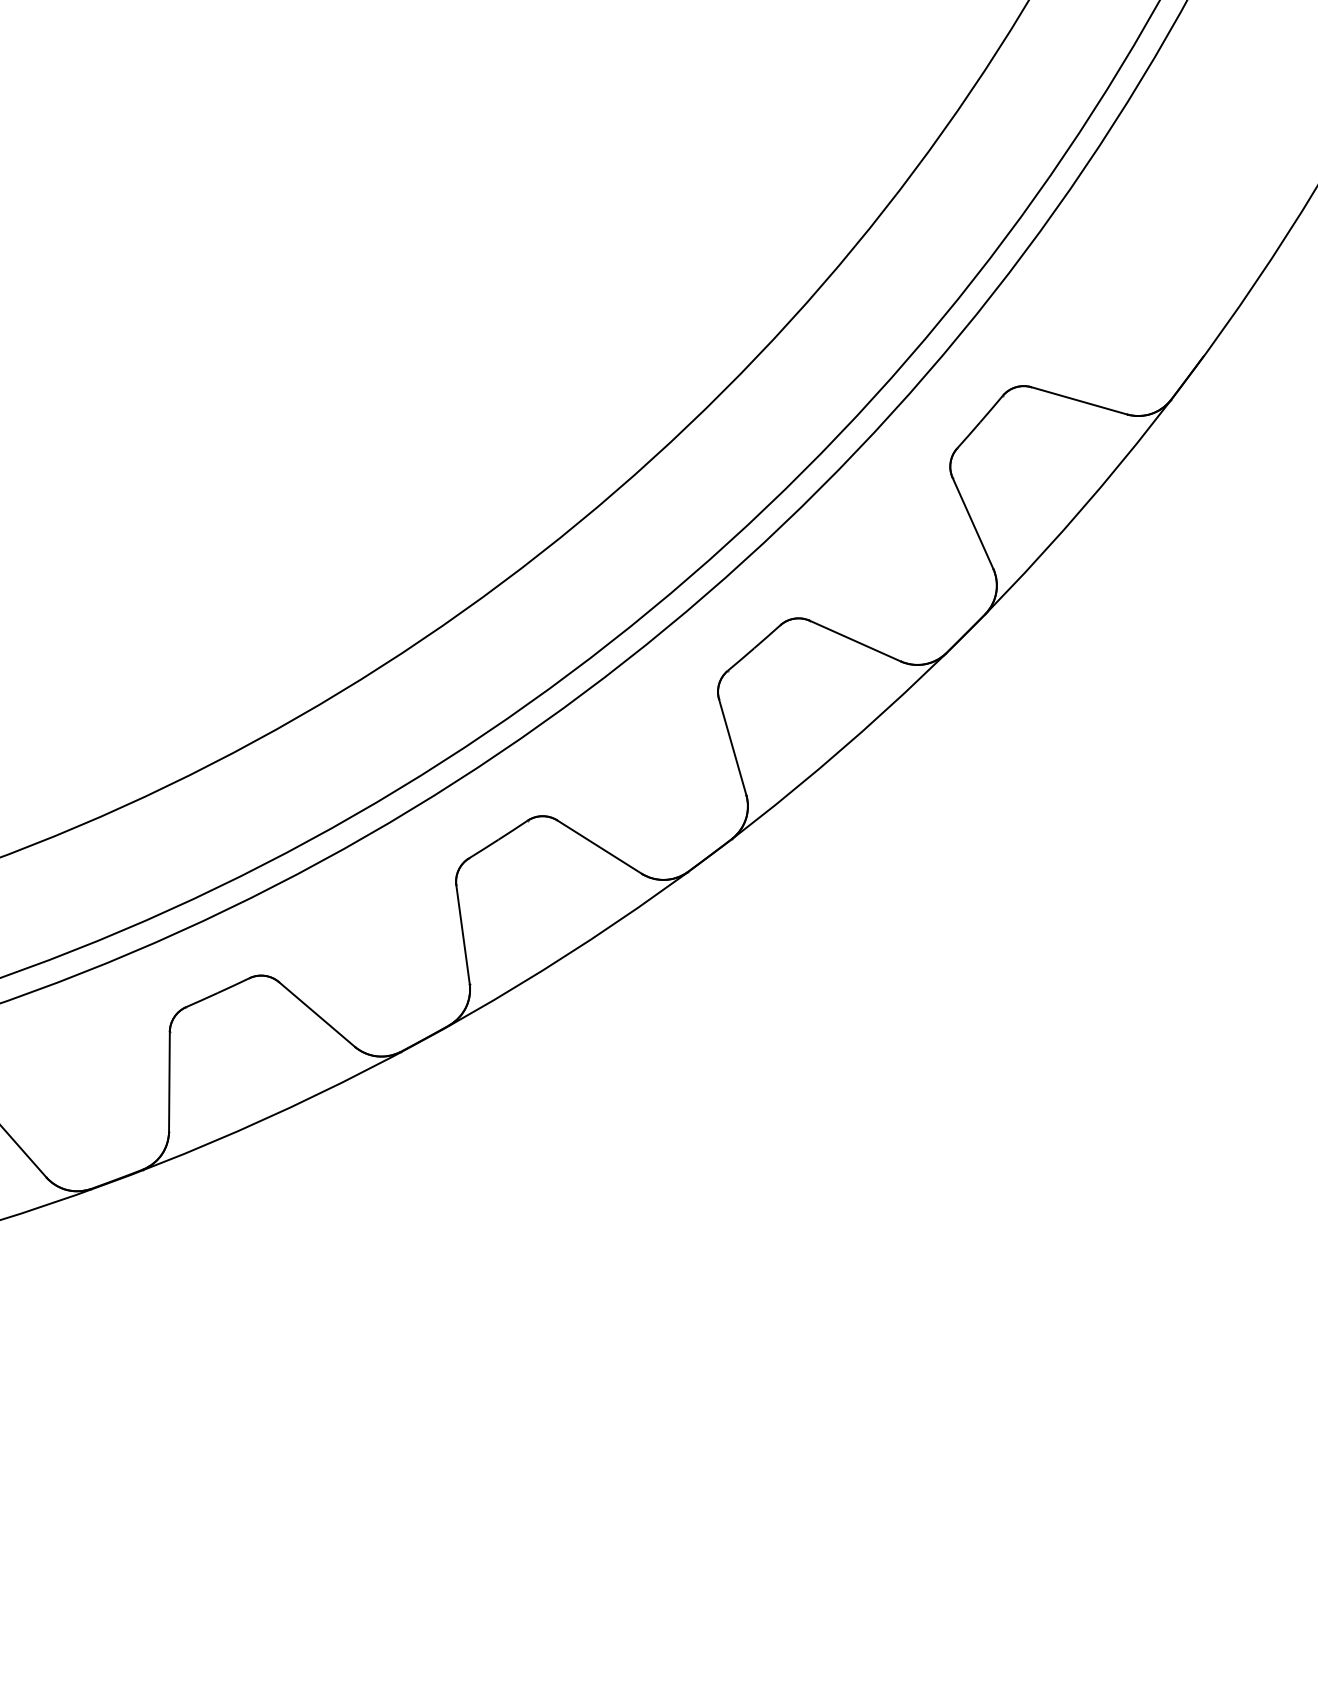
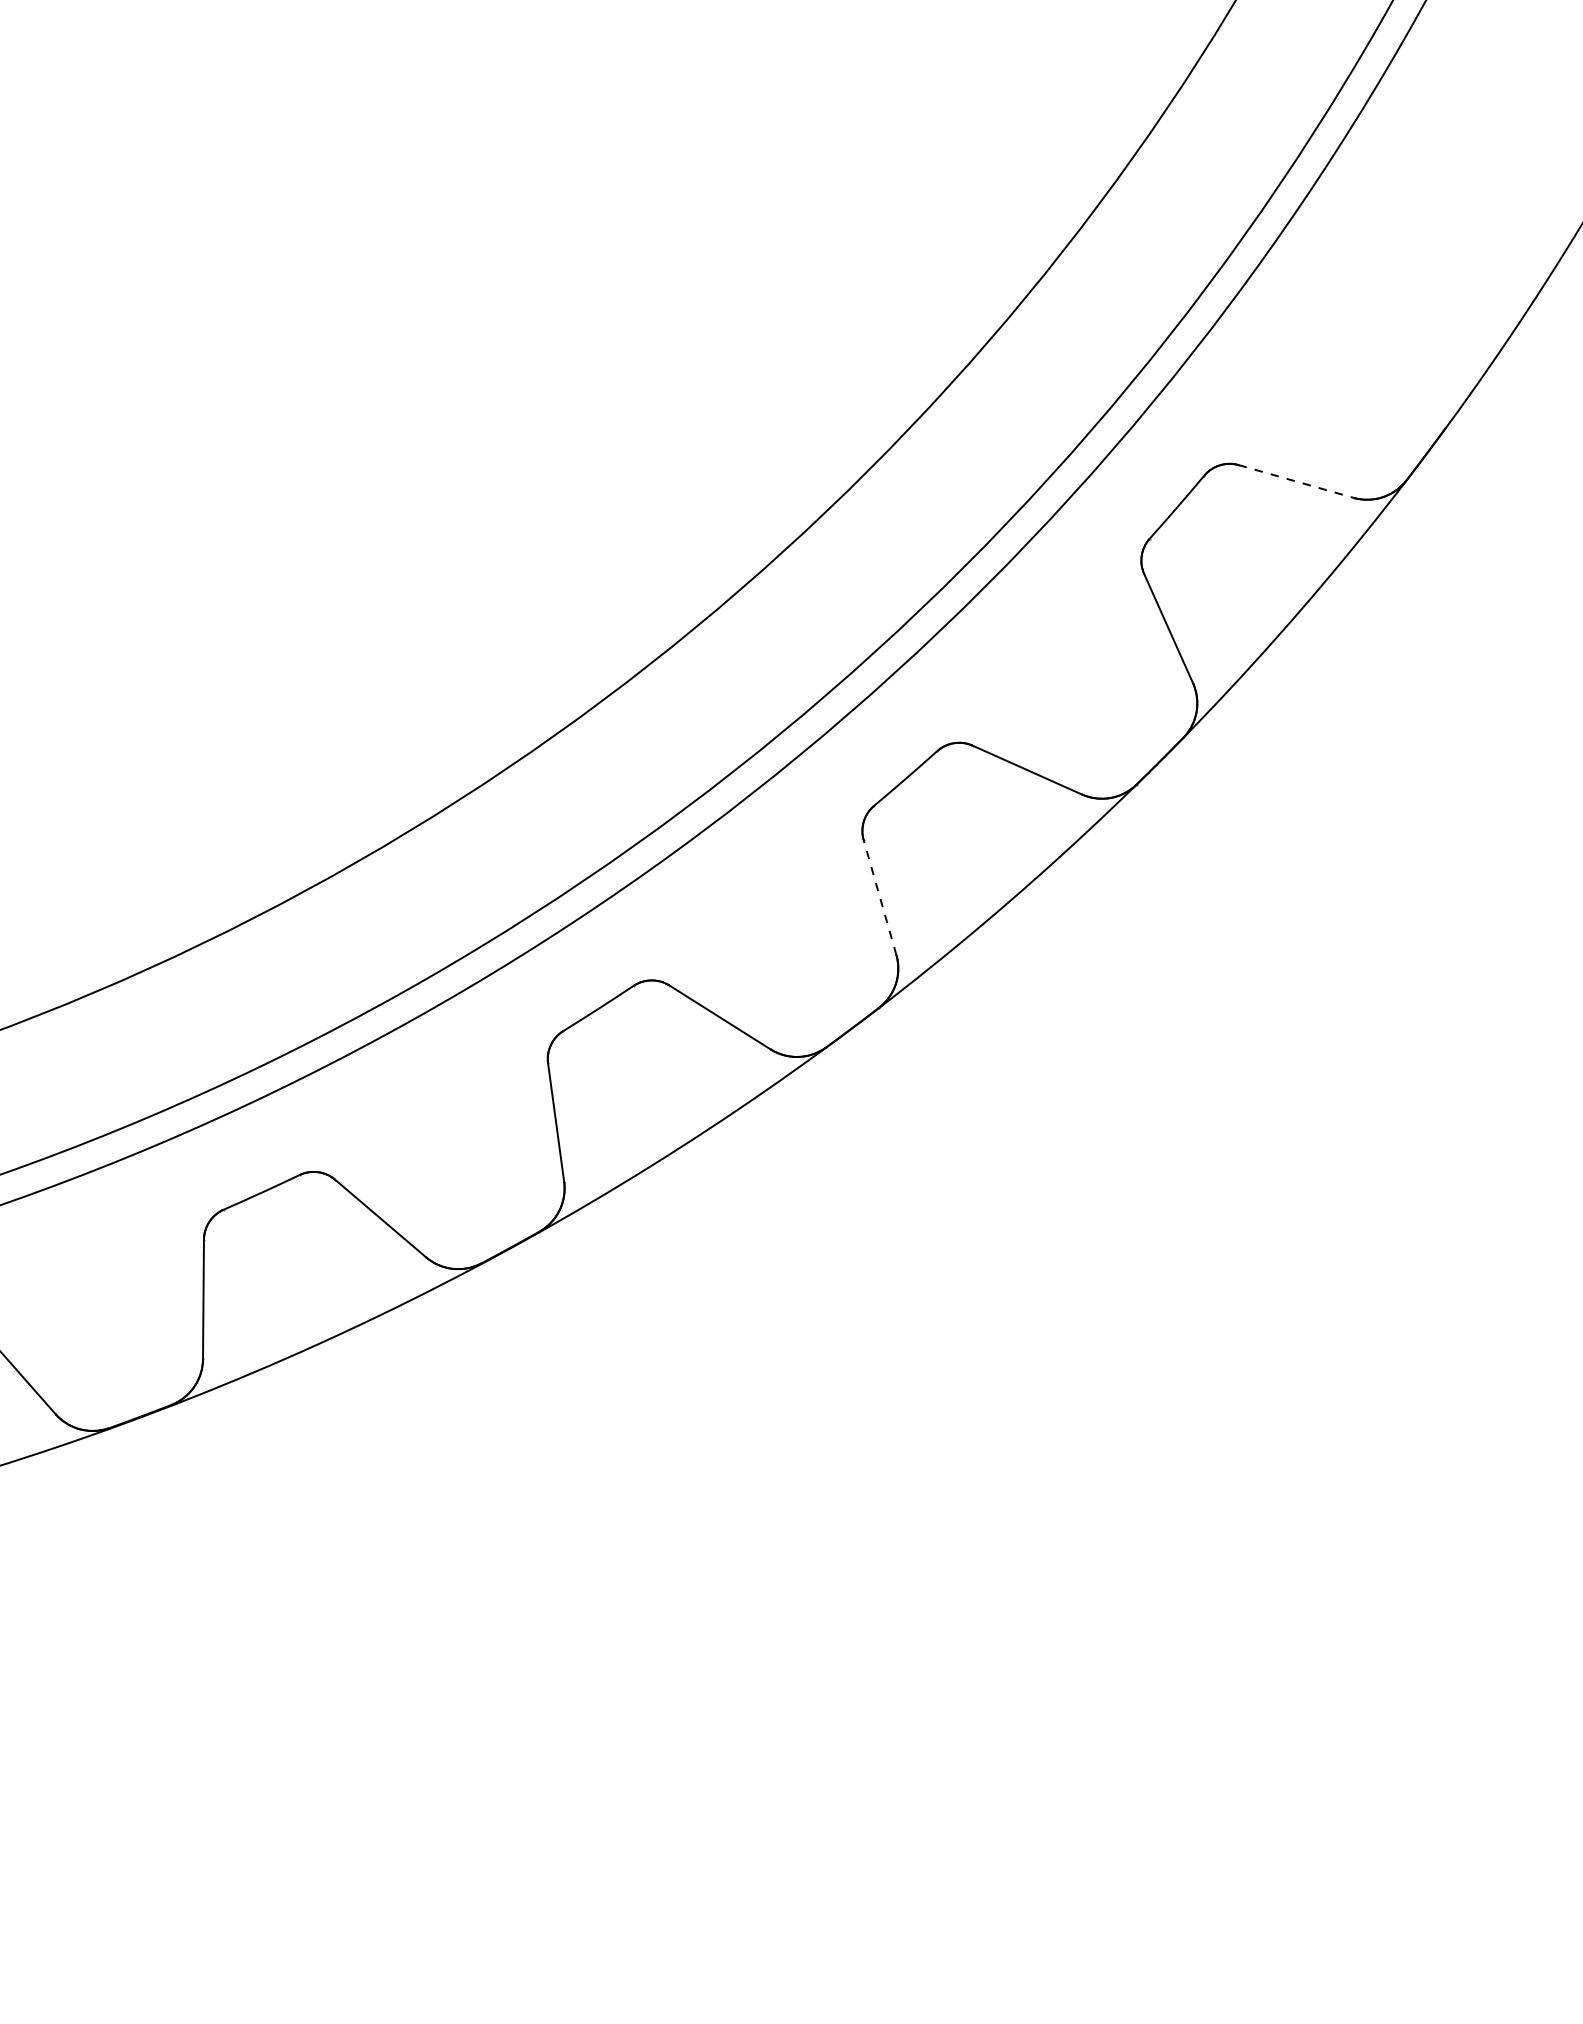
line: (1079, 400) -> (1296, 481), solid -> dashed
line: (732, 747) -> (879, 897), solid -> dashed

